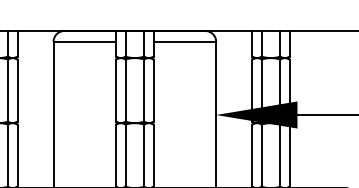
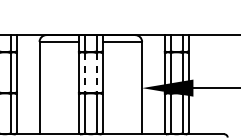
line: (124, 90) -> (84, 72), solid -> dashed
line: (143, 90) -> (96, 72), solid -> dashed

